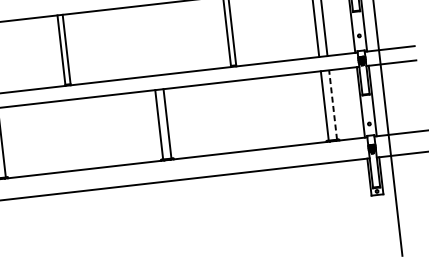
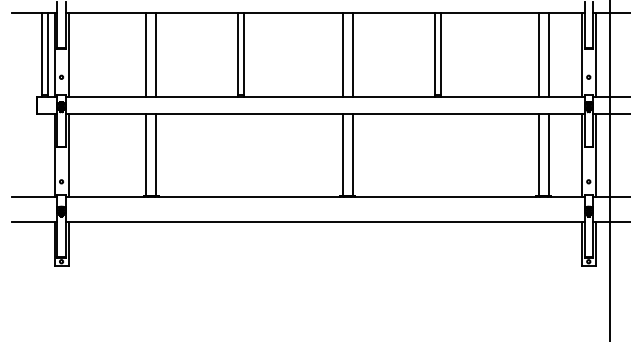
line: (157, 39) -> (352, 54), added
line: (149, 40) -> (342, 54), added
line: (332, 104) -> (548, 154), dashed -> solid

